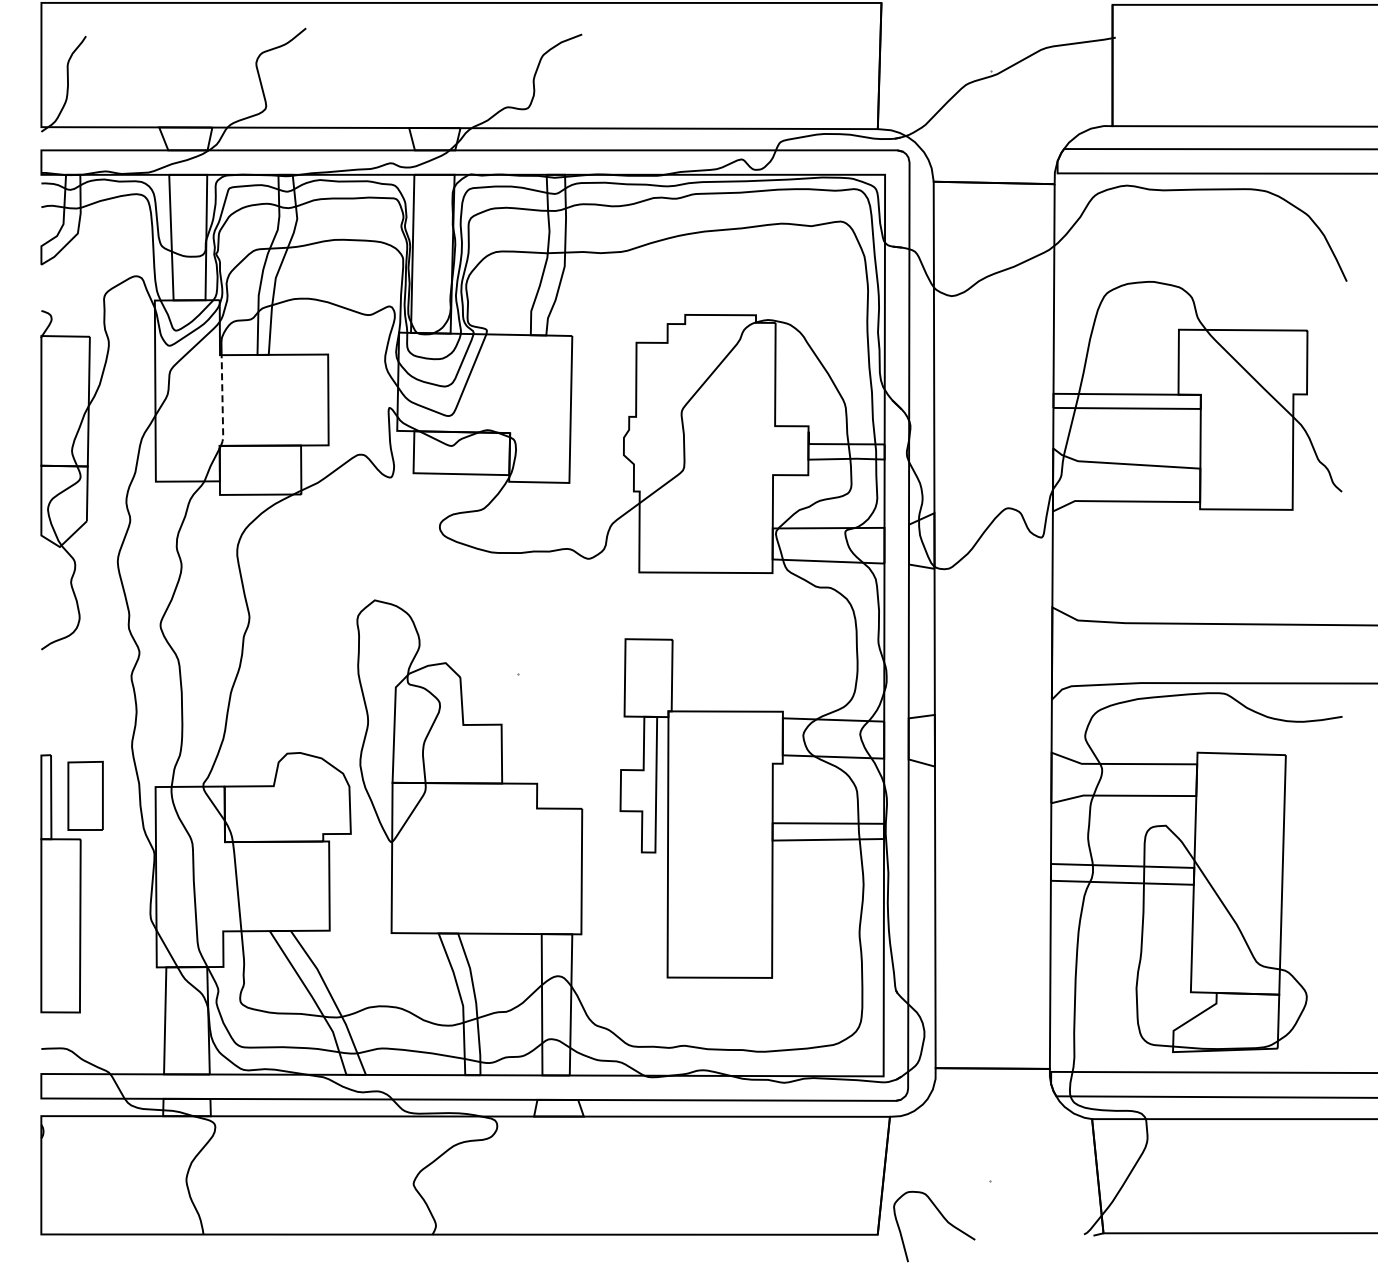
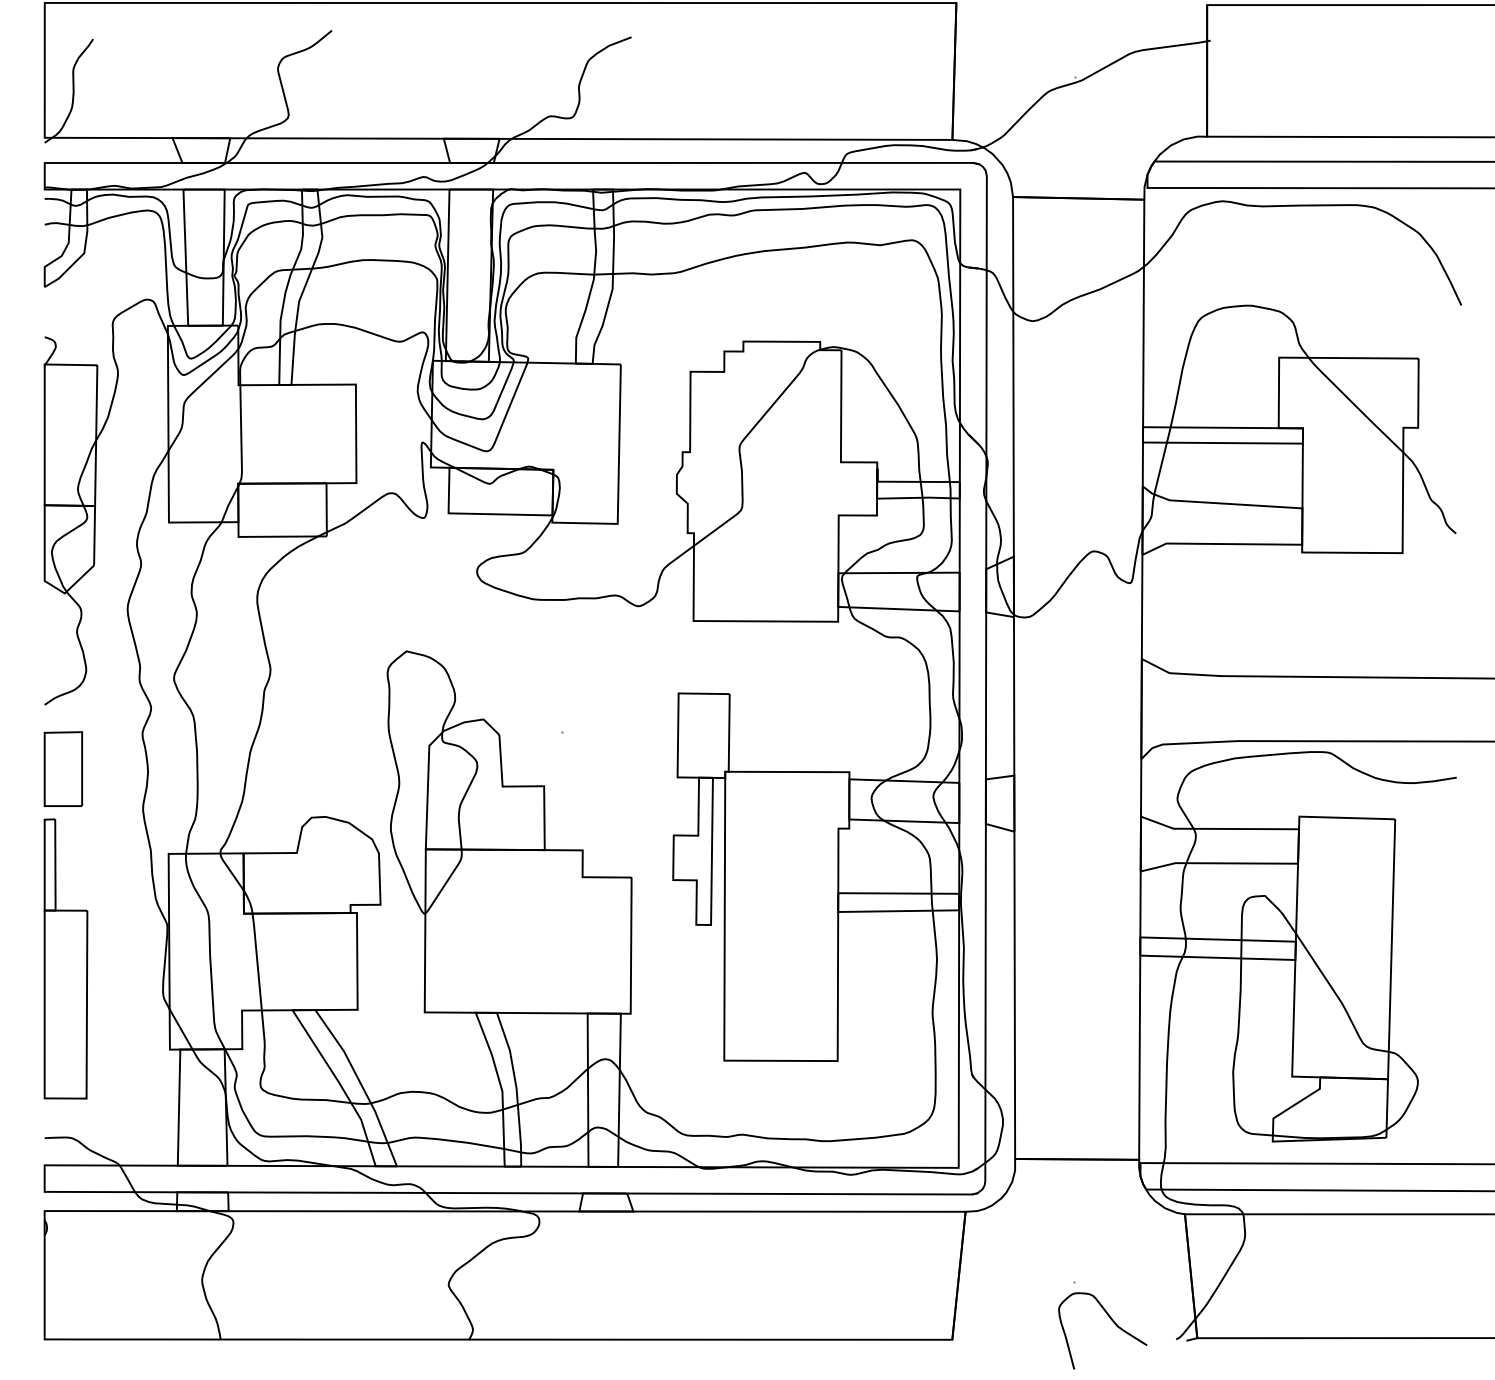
line: (222, 401) -> (241, 435), dashed -> solid
part: (85, 795) -> (63, 768), moved
curve: (942, 1217) -> (1111, 1321), moved

